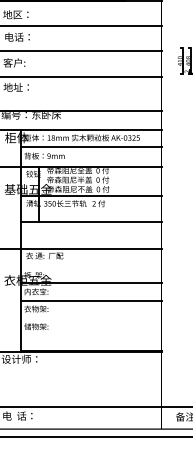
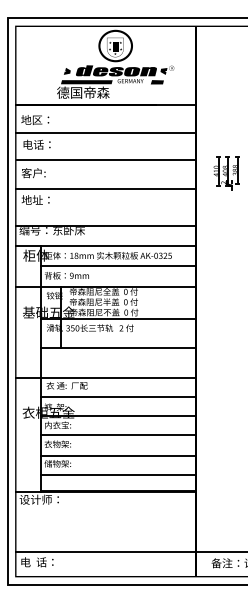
line: (91, 266) -> (118, 397), added
line: (91, 319) -> (118, 455), added
line: (91, 337) -> (118, 475), added

